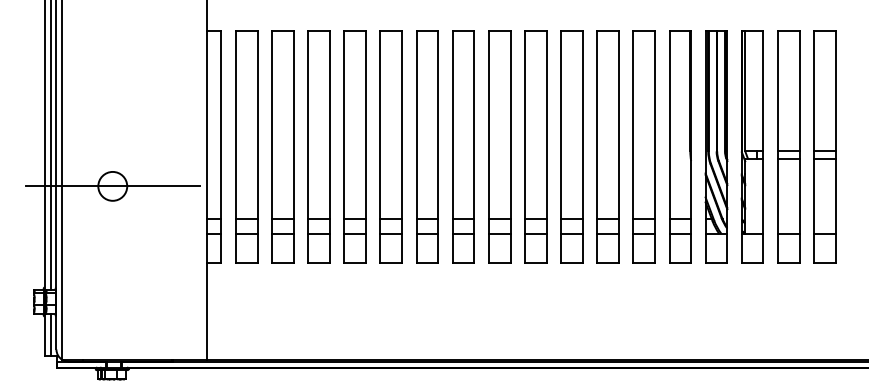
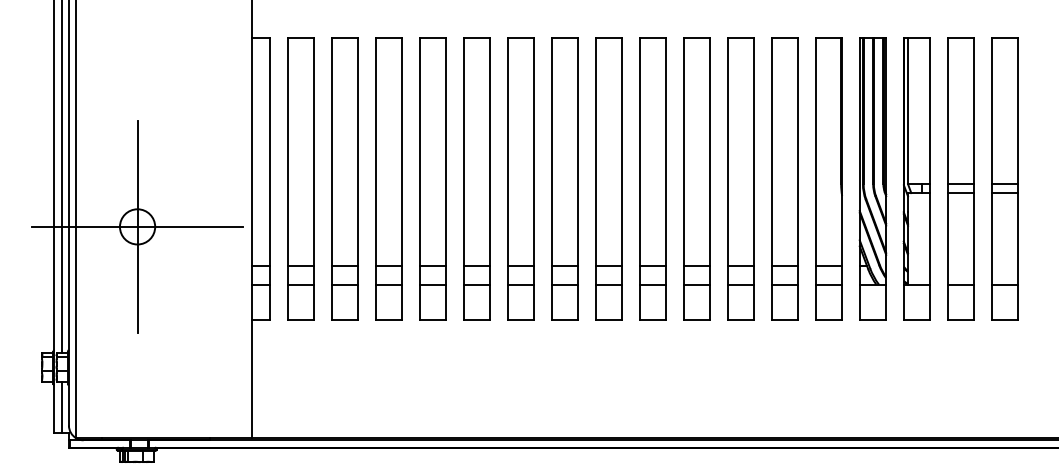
line: (112, 186) -> (137, 227), added

